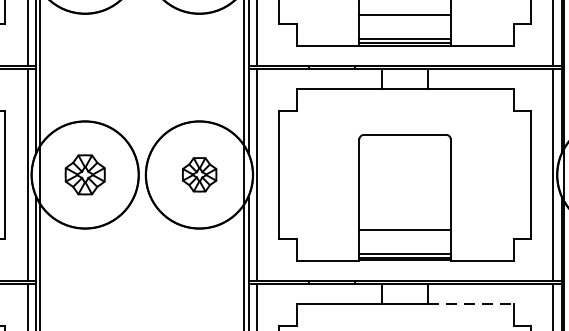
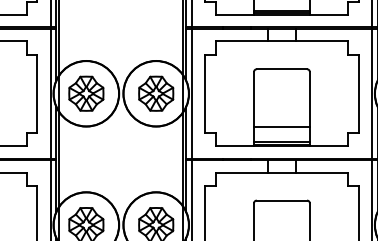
part: (85, 174) -> (86, 93), size x1.43
part: (199, 174) -> (156, 93), size x1.67
line: (471, 303) -> (322, 172), dashed -> solid

